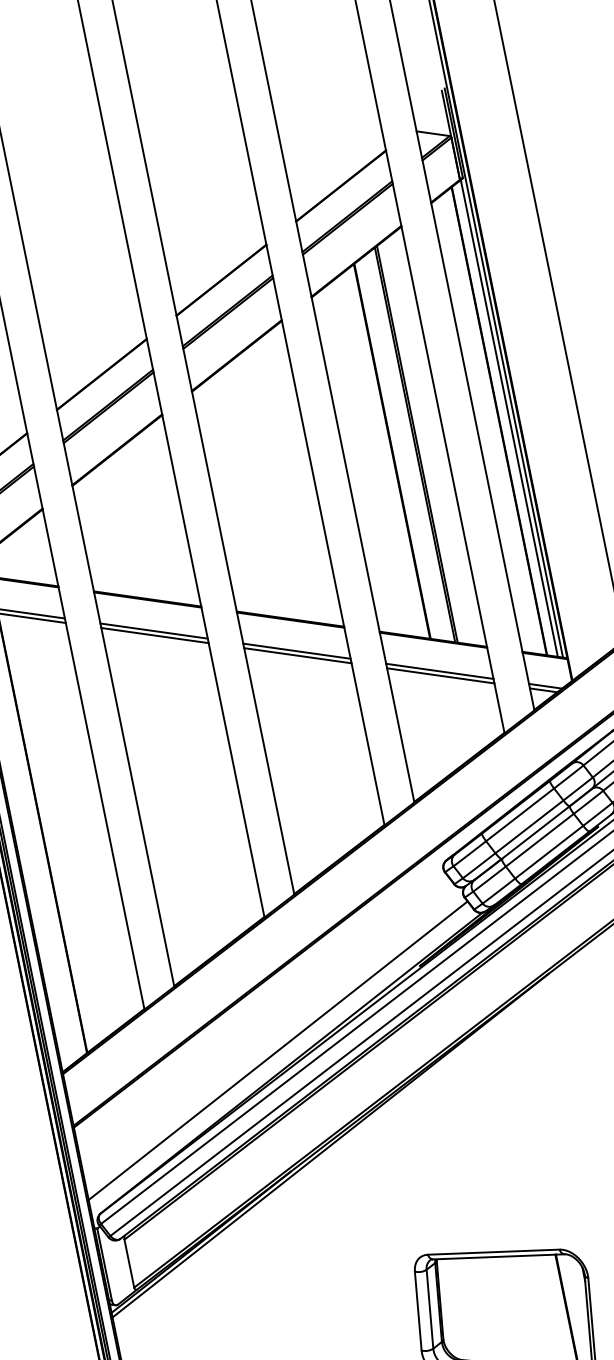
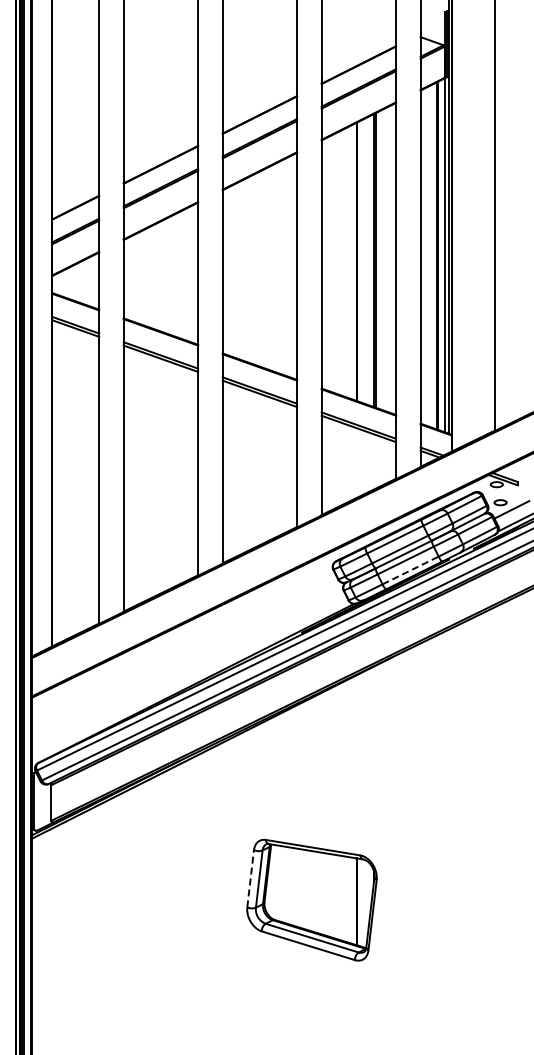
line: (550, 852) -> (411, 570), solid -> dashed
line: (278, 1050) -> (188, 672), removed
line: (417, 1310) -> (250, 878), solid -> dashed

